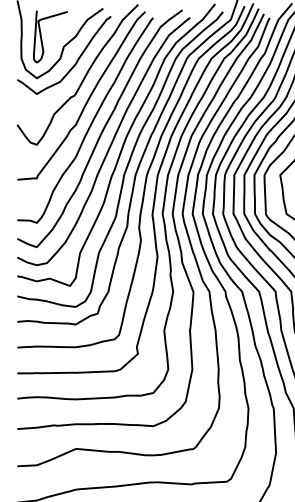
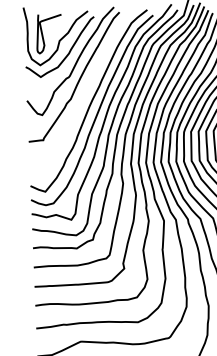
curve: (90, 123) -> (81, 97), removed

